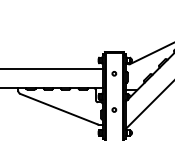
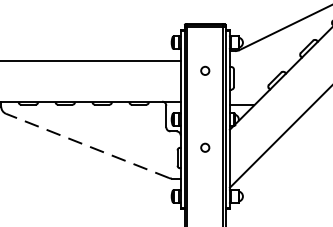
line: (58, 108) -> (86, 144), solid -> dashed

